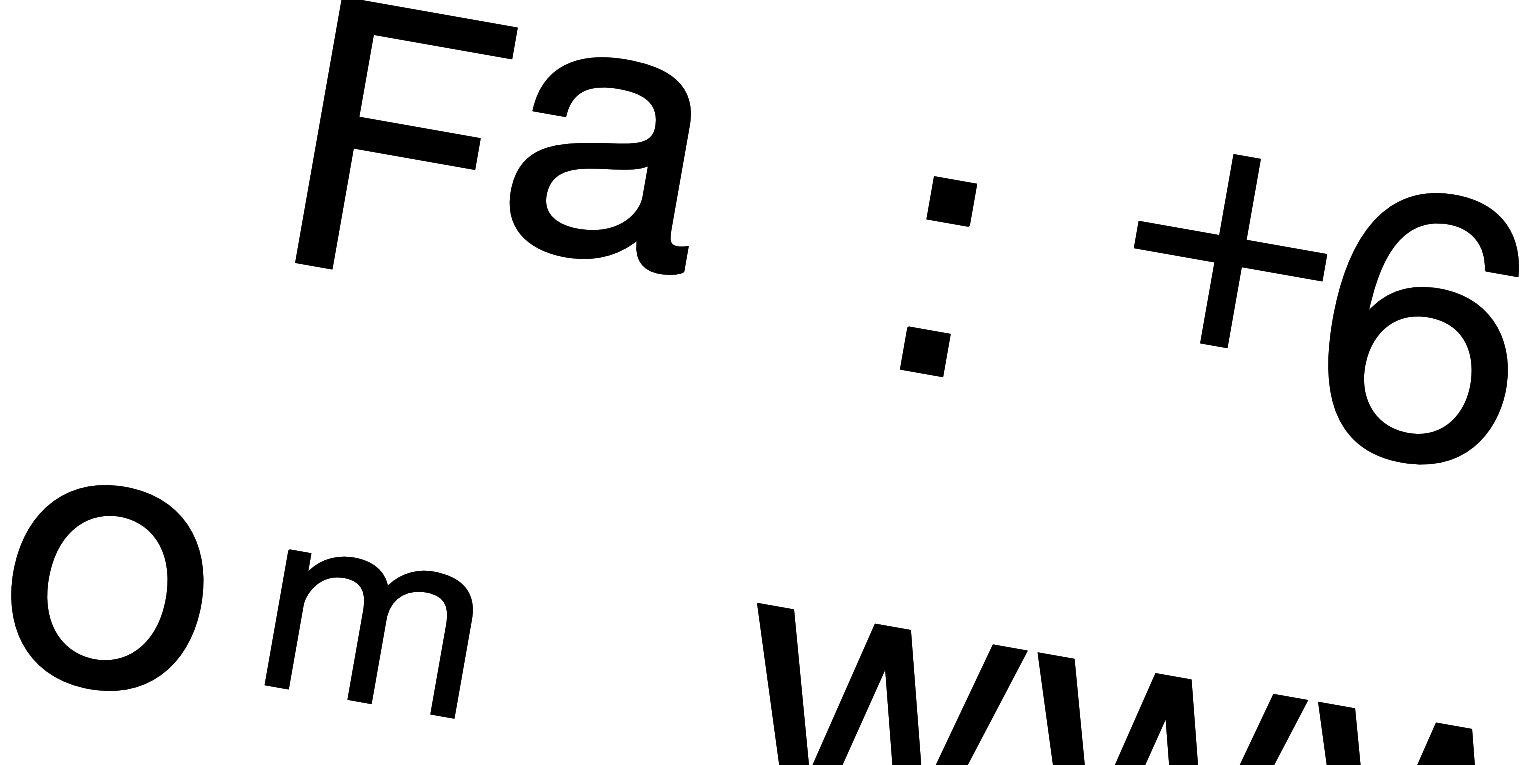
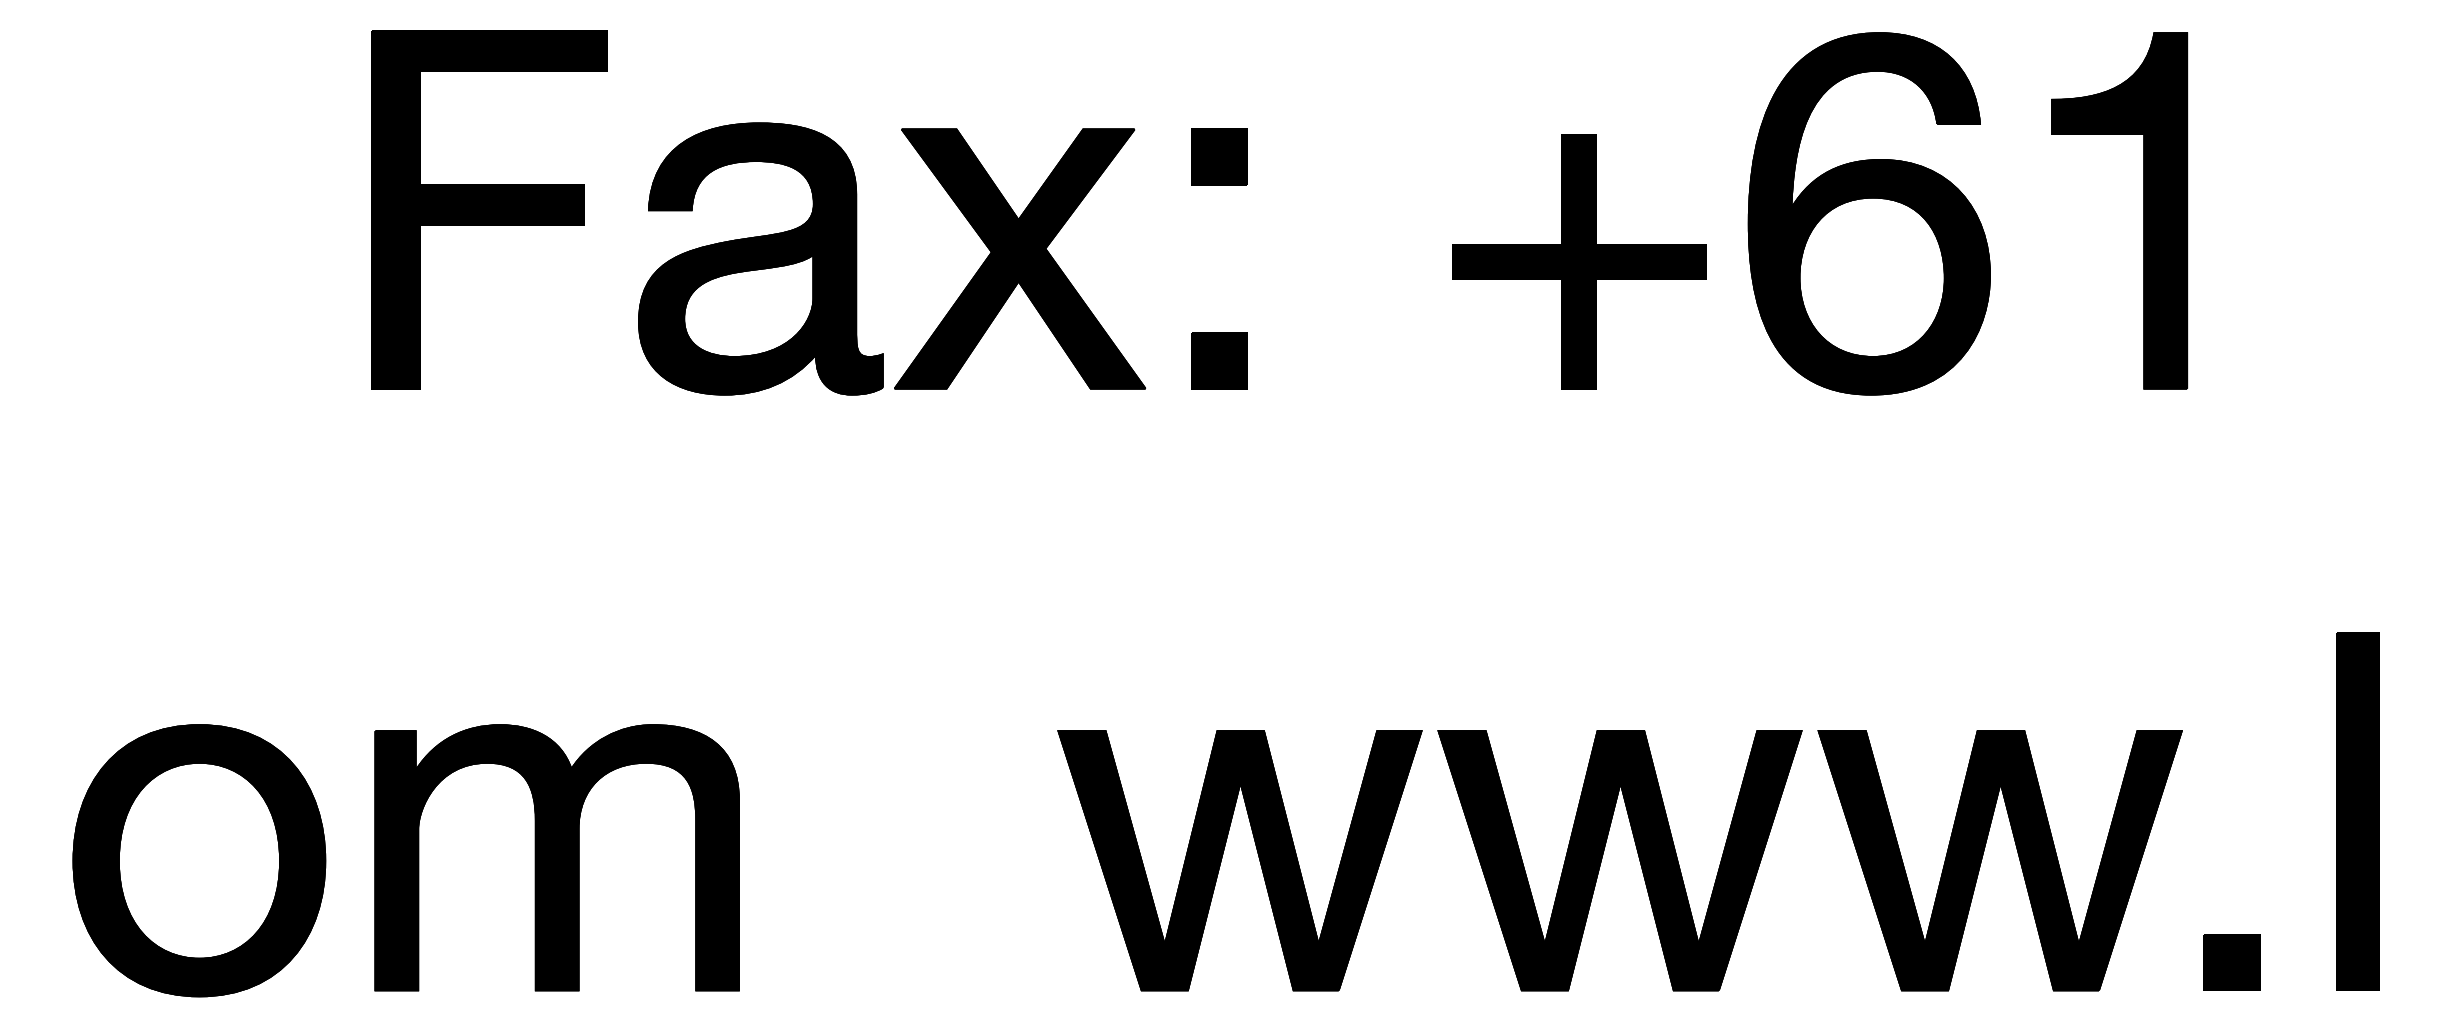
part: (609, 160) -> (760, 258), moved
part: (791, 250) -> (1020, 258), added
part: (1230, 250) -> (1579, 261), moved
part: (371, 632) -> (556, 857), size x1.43

